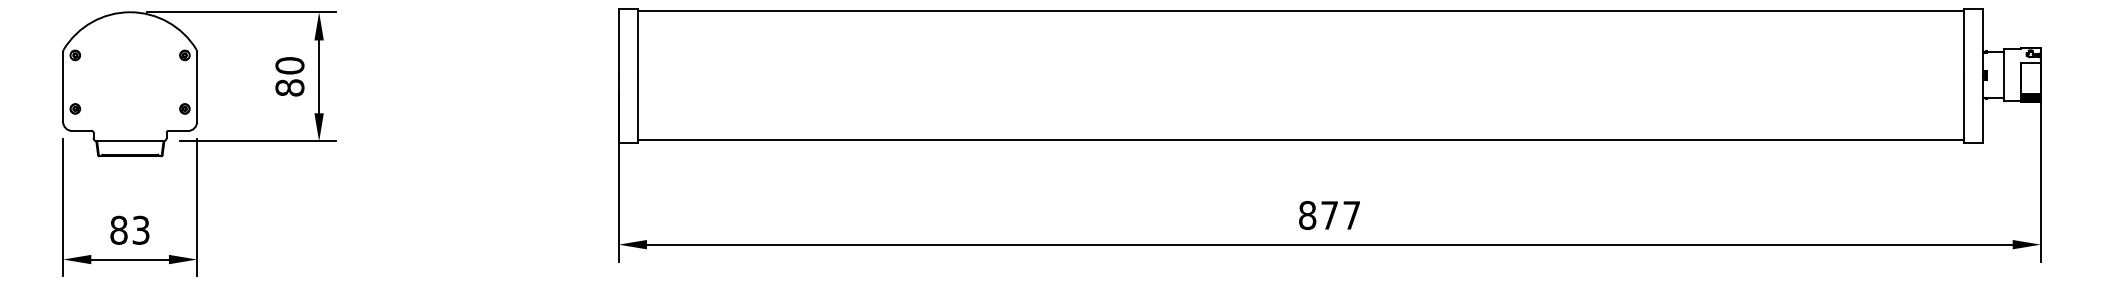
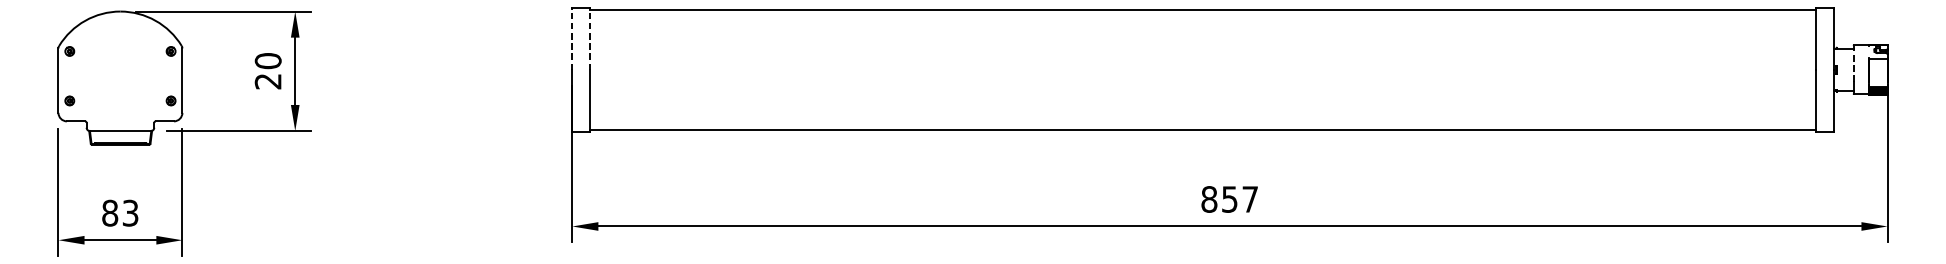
line: (618, 41) -> (572, 38), solid -> dashed
line: (638, 41) -> (590, 38), solid -> dashed
line: (2004, 68) -> (1853, 63), solid -> dashed
text: (289, 87) -> (267, 81), 80 -> 20
text: (1329, 215) -> (1229, 199), 877 -> 857

